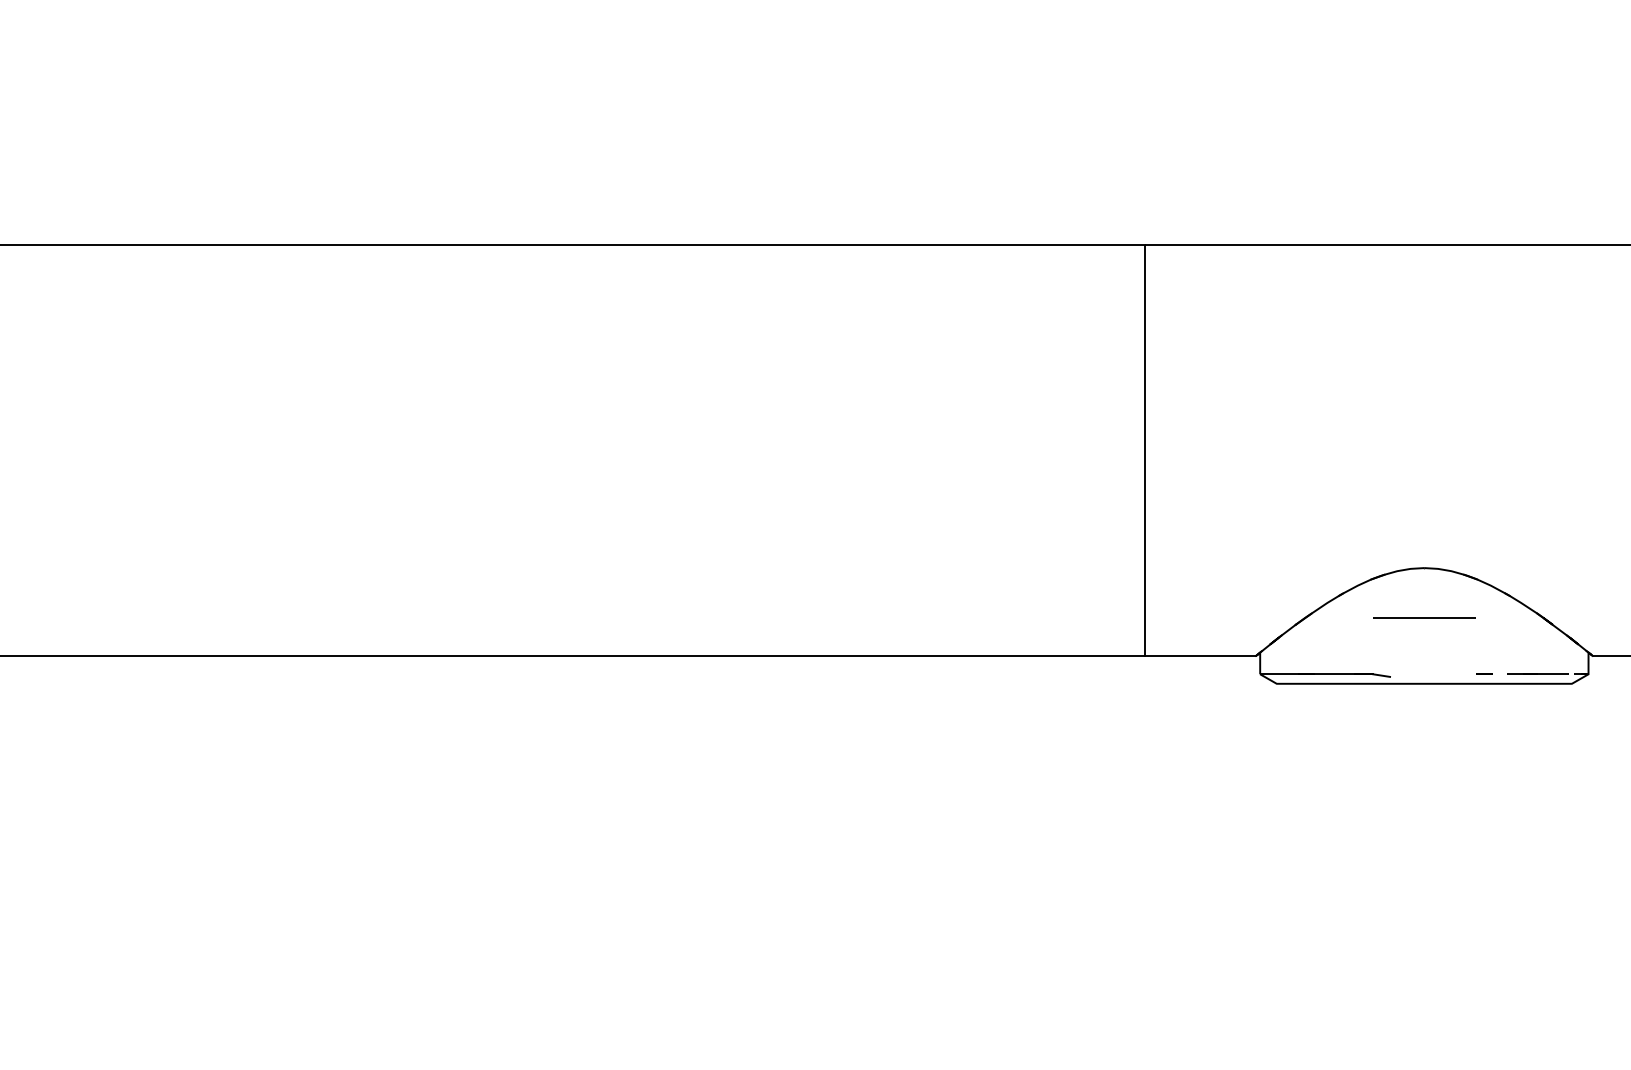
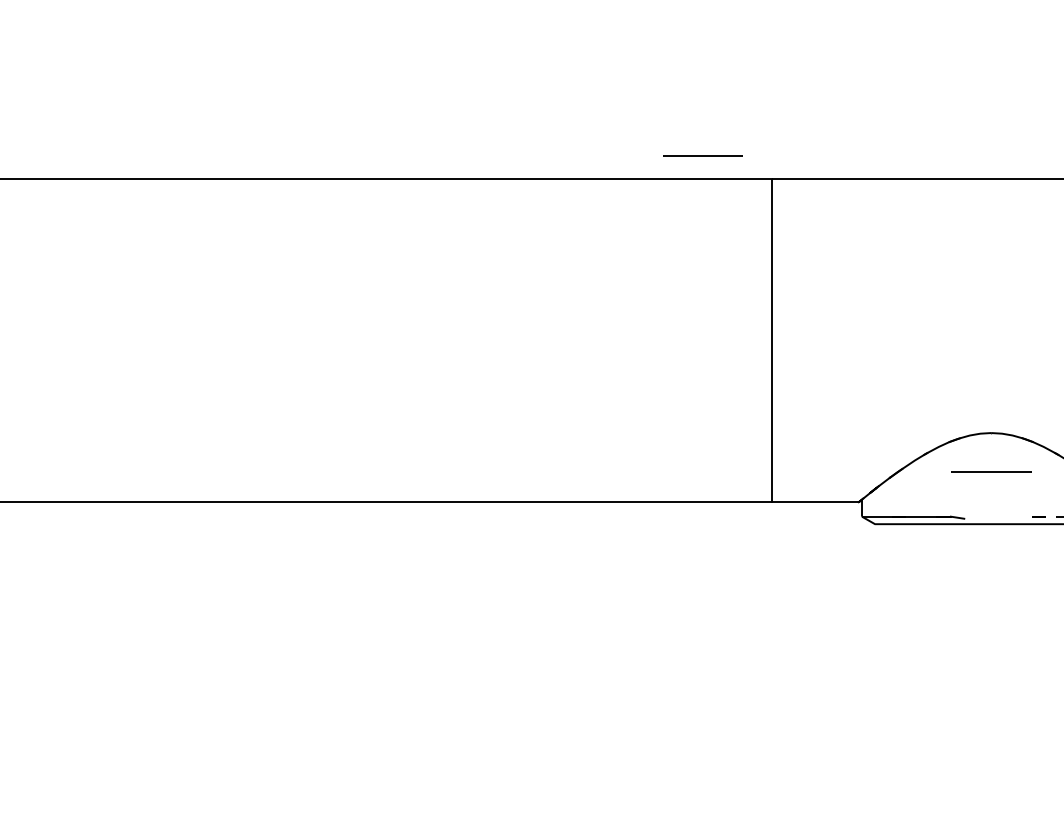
line: (1058, 215) -> (703, 155), added

